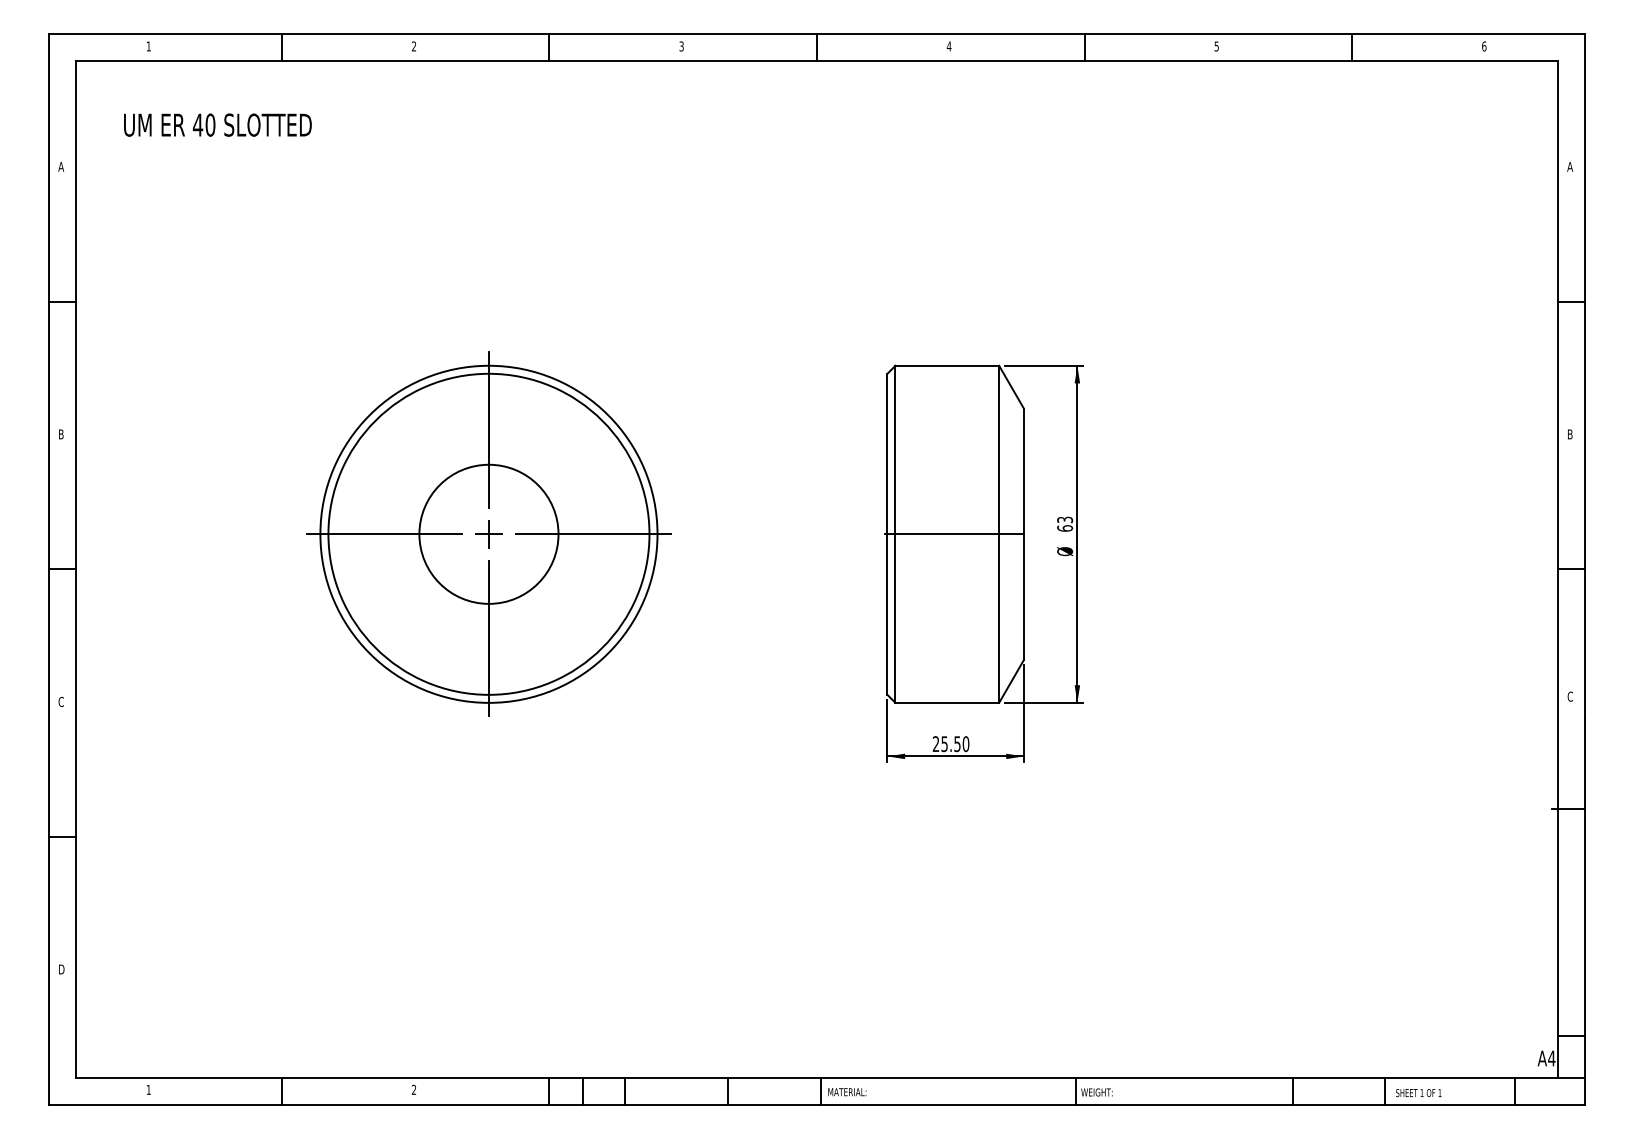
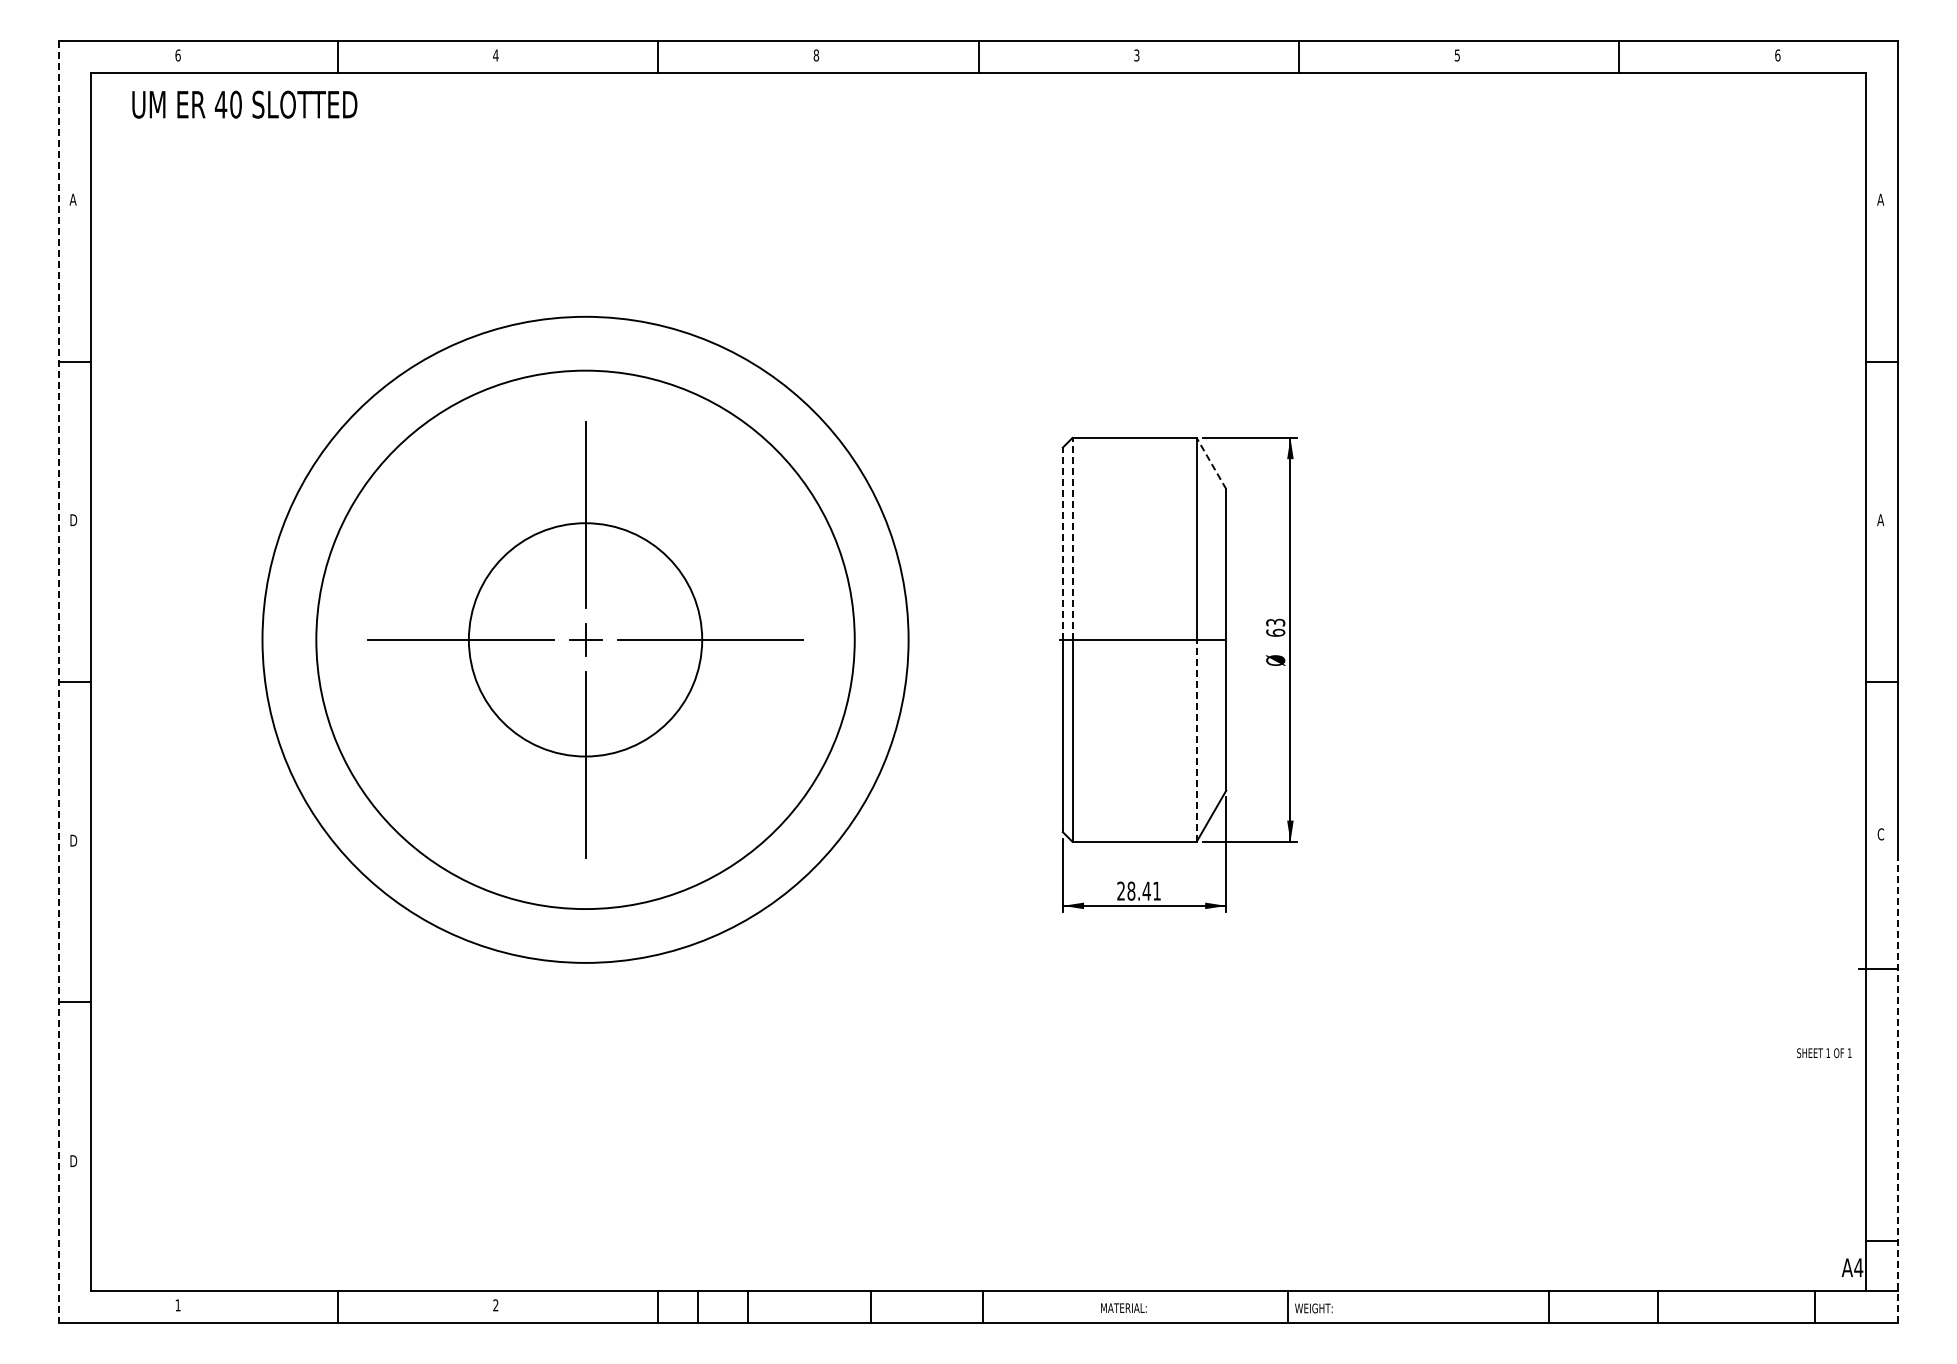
text: (148, 46) -> (177, 55), 1 -> 6
text: (413, 46) -> (495, 55), 2 -> 4
text: (681, 46) -> (816, 55), 3 -> 8
text: (948, 46) -> (1136, 55), 4 -> 3
text: (217, 124) -> (244, 104), moved
line: (1011, 387) -> (1211, 463), solid -> dashed
text: (62, 434) -> (74, 520), B -> D
text: (1569, 434) -> (1880, 520), B -> A
line: (895, 449) -> (1072, 538), solid -> dashed
line: (887, 453) -> (1062, 543), solid -> dashed
circle: (488, 534) -> (585, 639), size x1.4
circle: (488, 534) -> (585, 639), size x1.4
circle: (488, 534) -> (585, 639), size x1.6
line: (48, 569) -> (58, 681), solid -> dashed
line: (998, 618) -> (1196, 740), solid -> dashed
text: (61, 701) -> (73, 840), C -> D
text: (955, 743) -> (1144, 890), 25.50 -> 28.41
line: (1585, 911) -> (1898, 1091), solid -> dashed
text: (847, 1091) -> (1123, 1307), moved
text: (1418, 1093) -> (1824, 1053), moved

